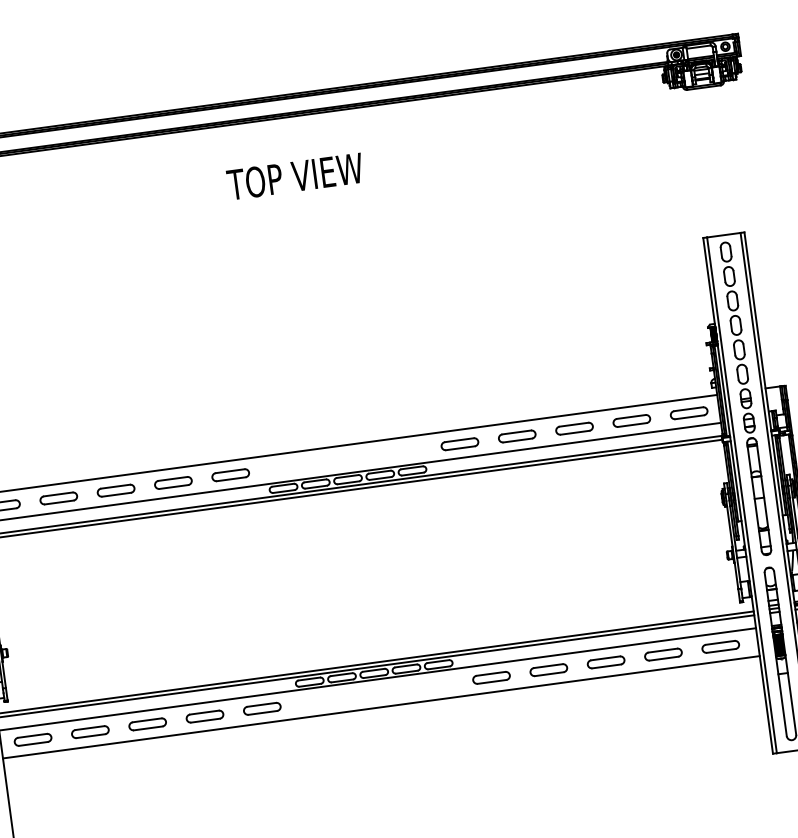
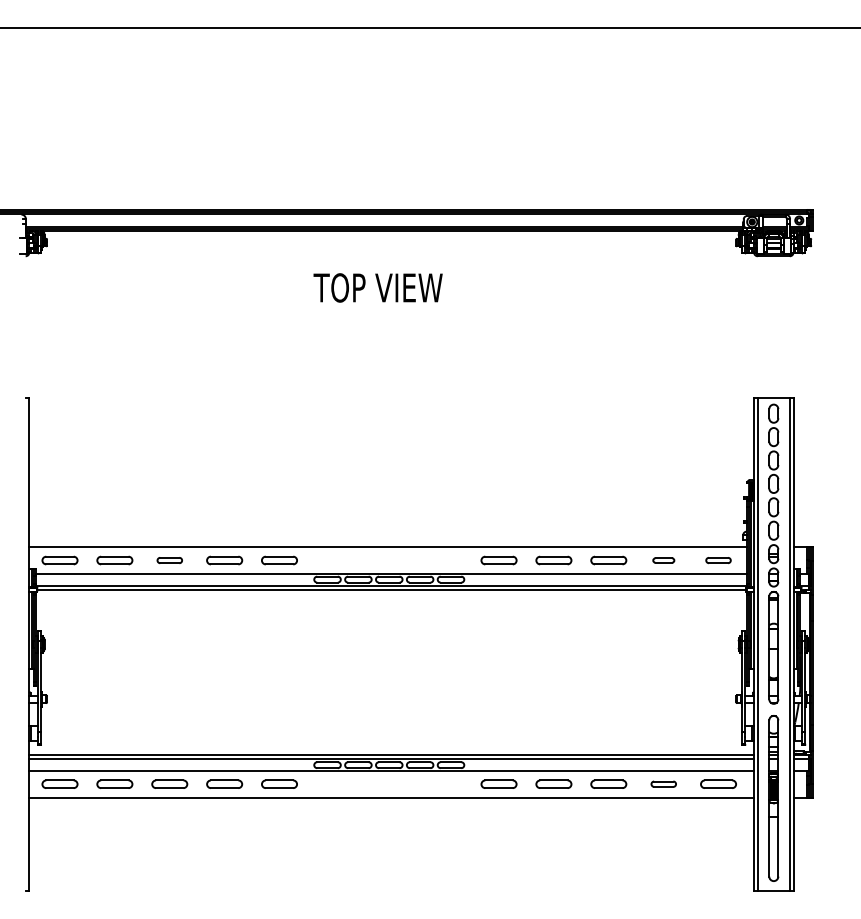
part: (689, 413) -> (718, 560), size x0.7
part: (631, 420) -> (663, 560), size x0.6
part: (115, 490) -> (169, 560), size x0.7
part: (663, 653) -> (663, 783), size x0.7

